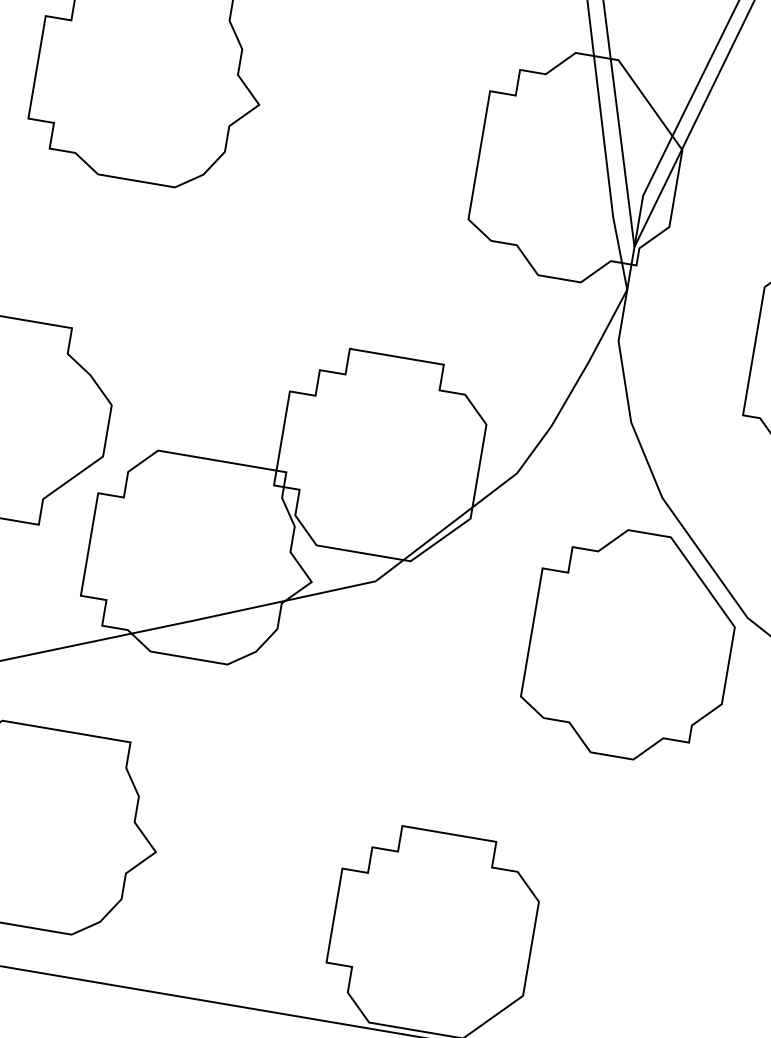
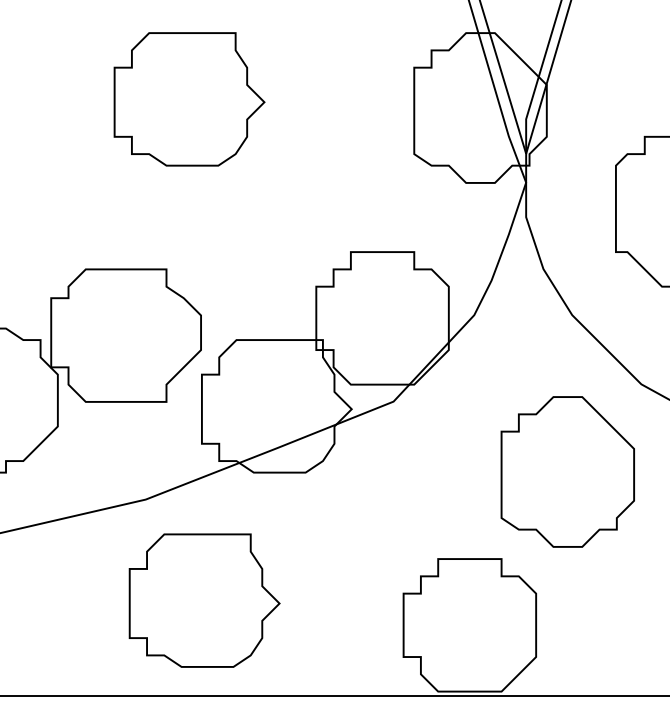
part: (630, 644) -> (567, 471), moved

